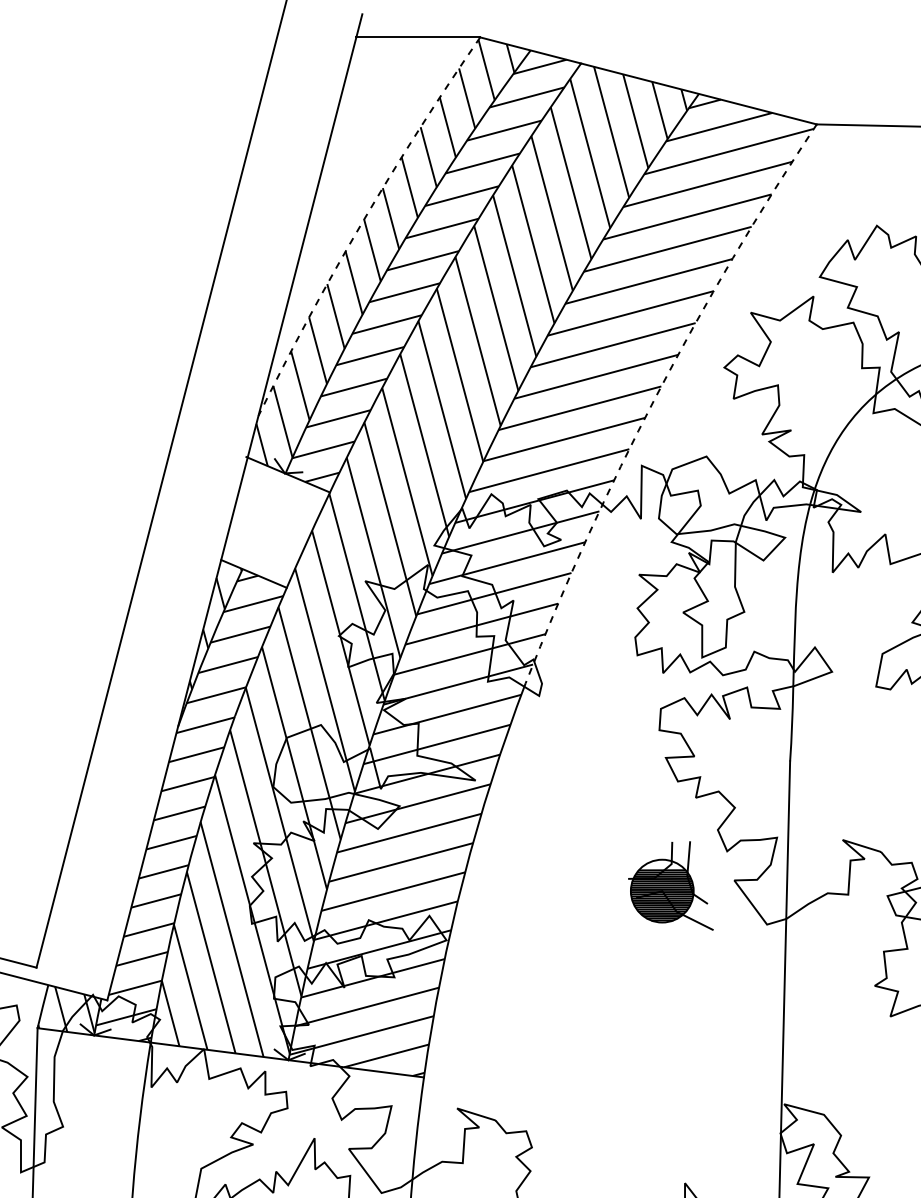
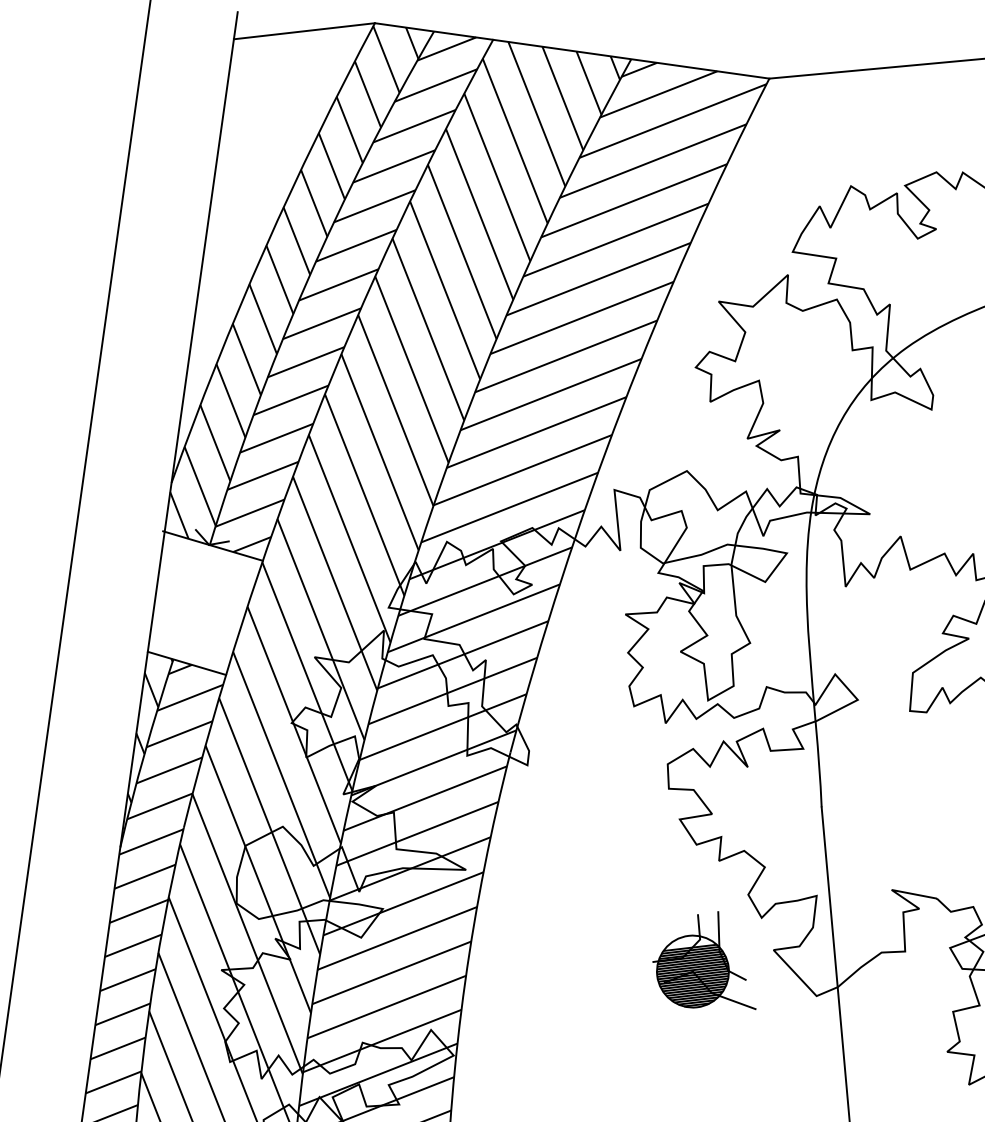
arc: (362, 222) -> (264, 249), dashed -> solid
arc: (656, 396) -> (622, 409), dashed -> solid

